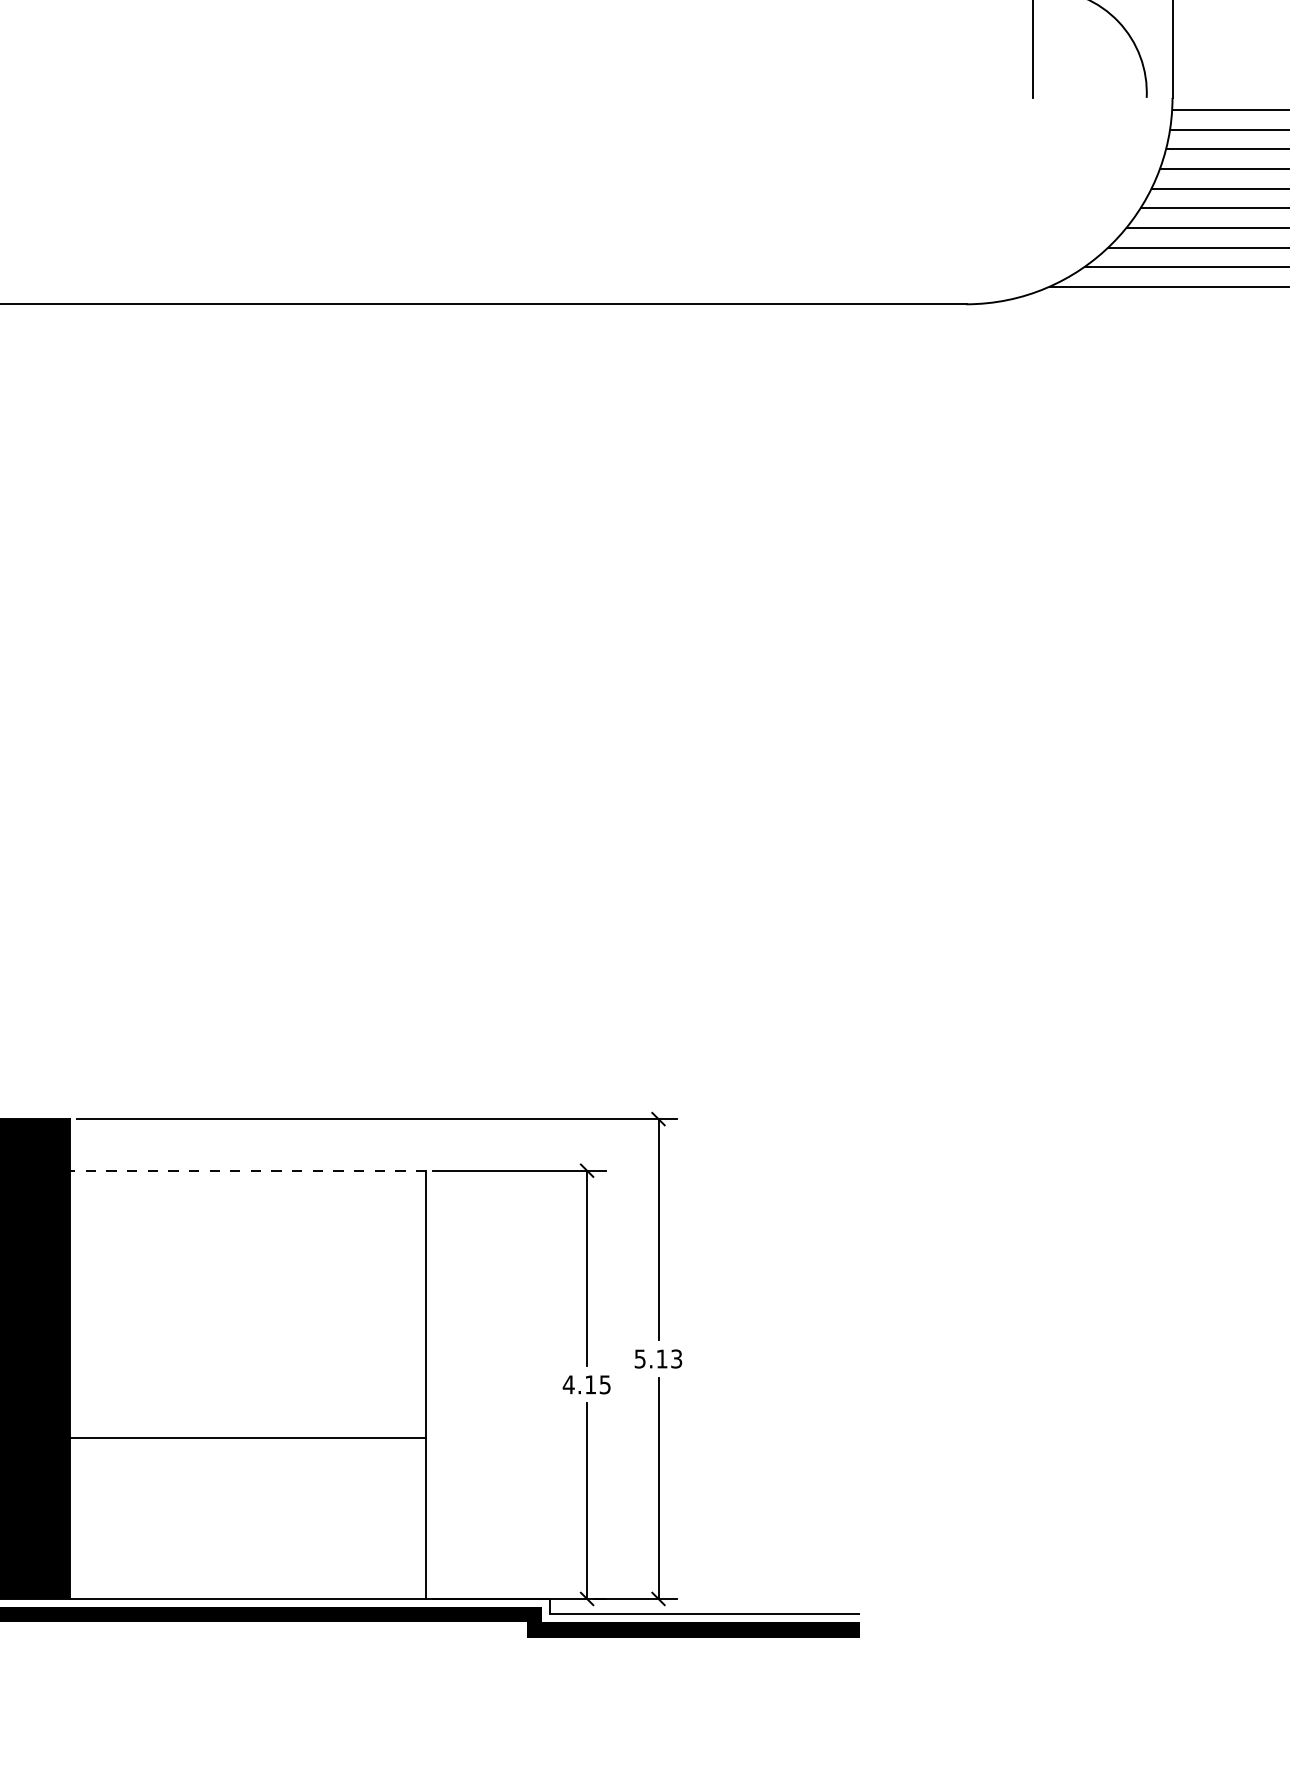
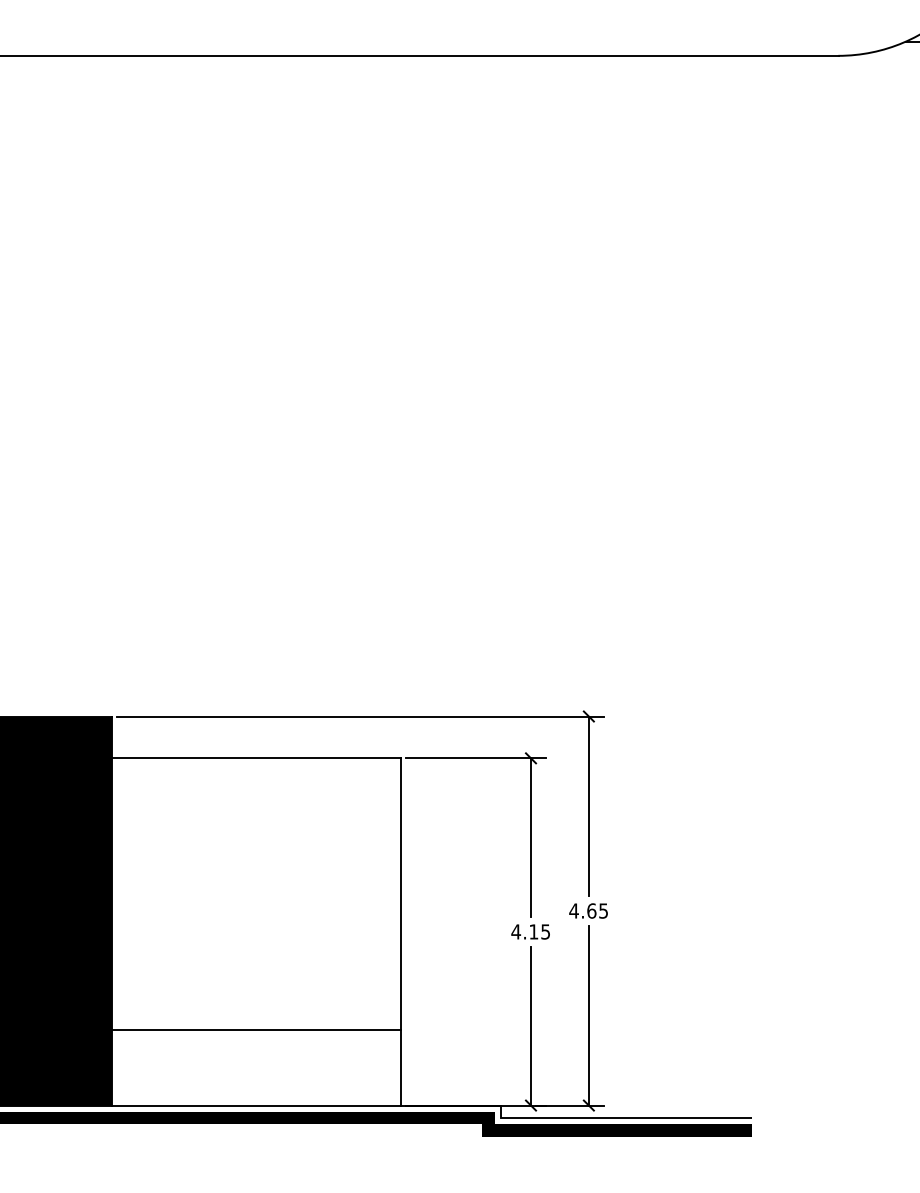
line: (247, 1170) -> (255, 758), dashed -> solid
text: (658, 1358) -> (588, 910), 5.13 -> 4.65
line: (248, 1438) -> (256, 1030), moved

